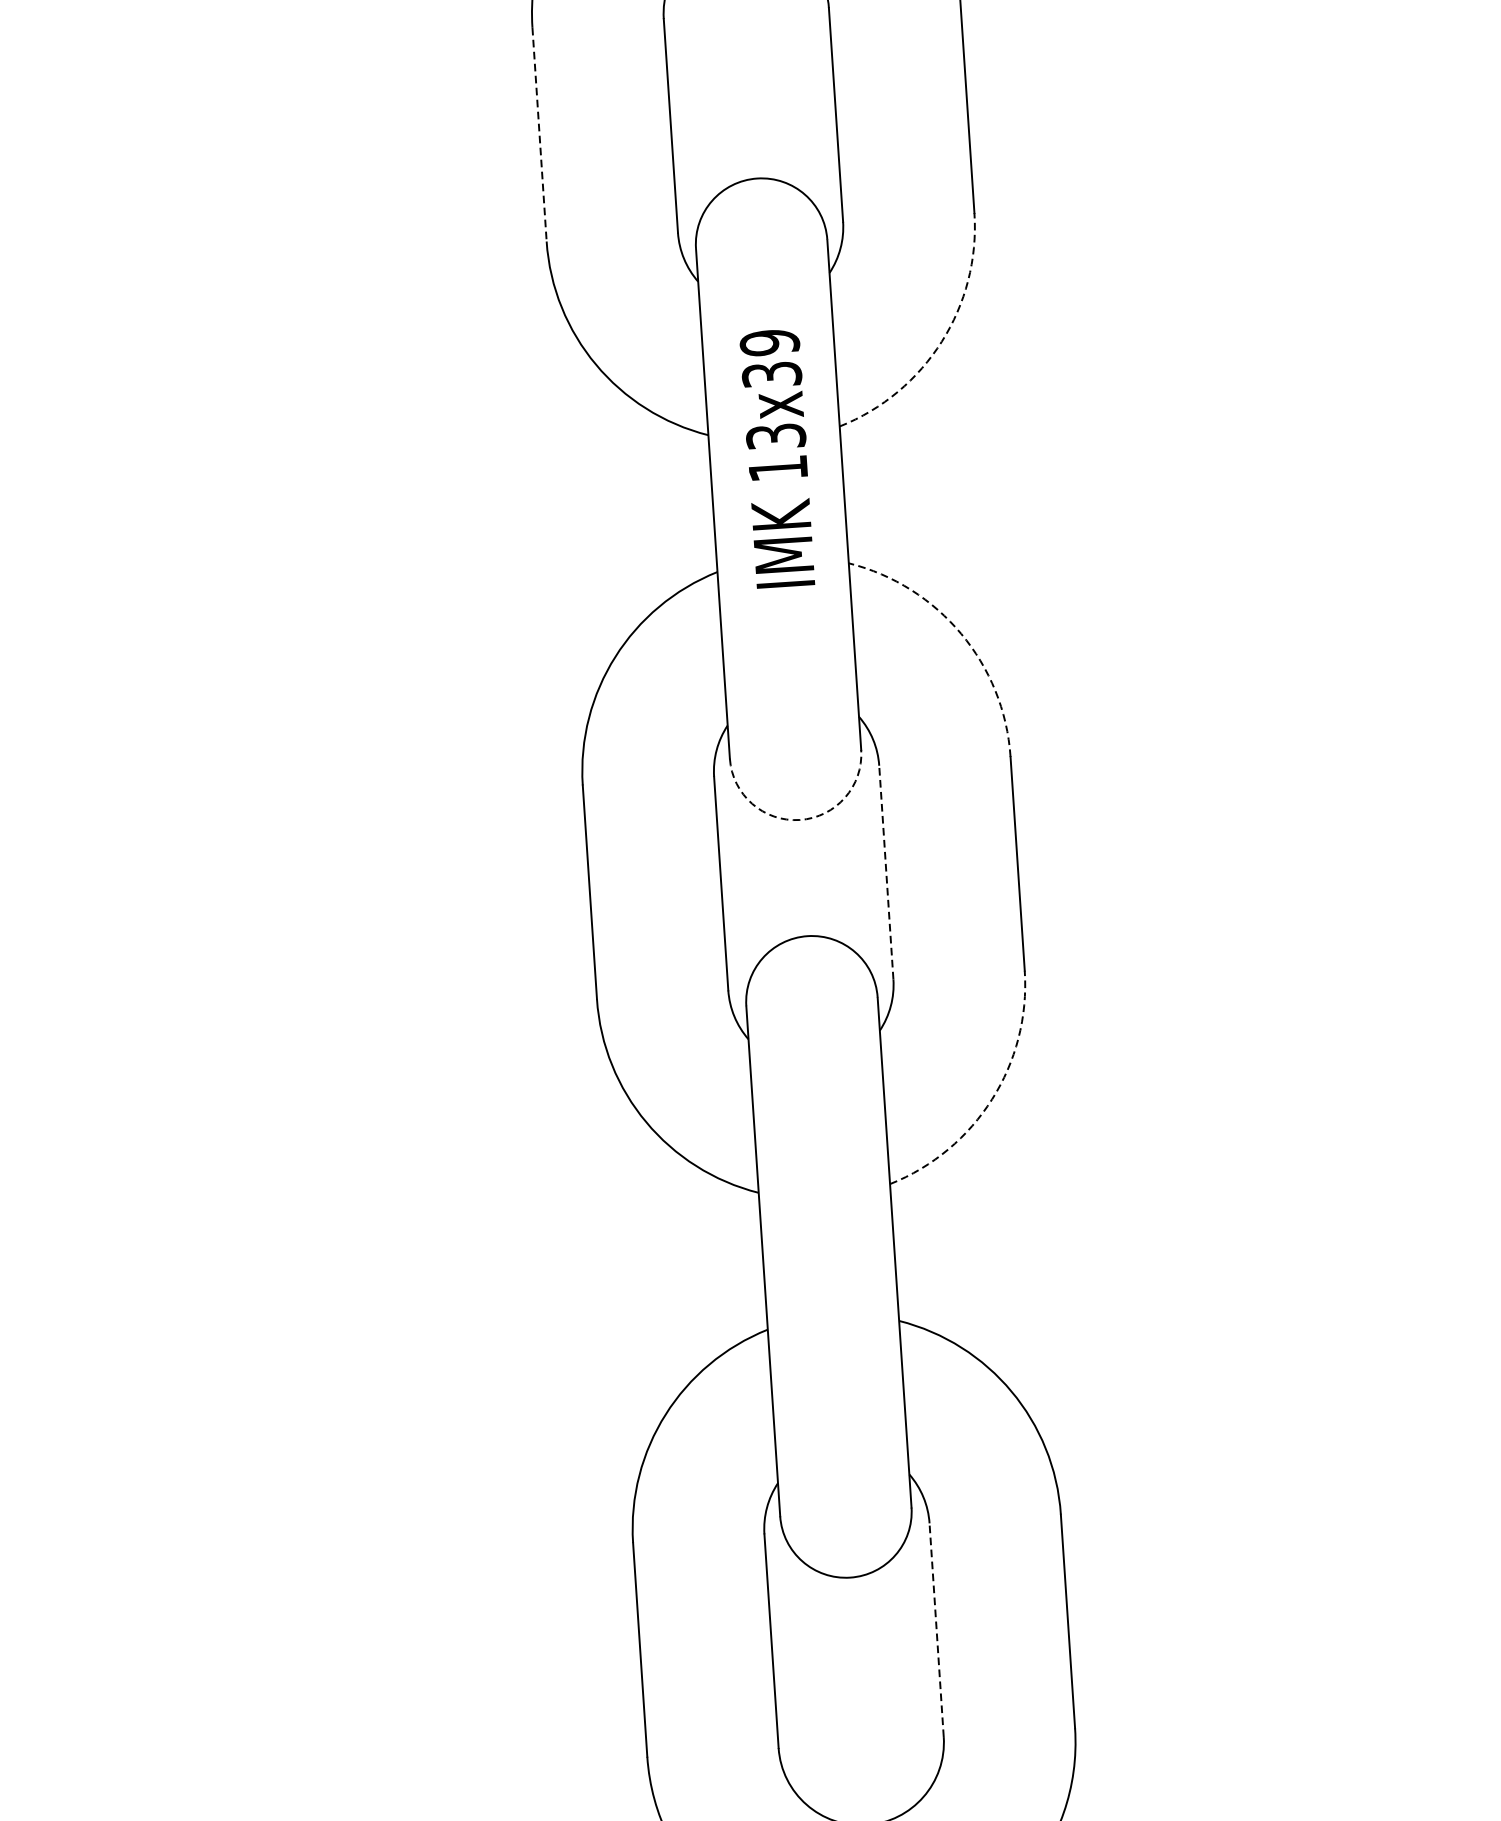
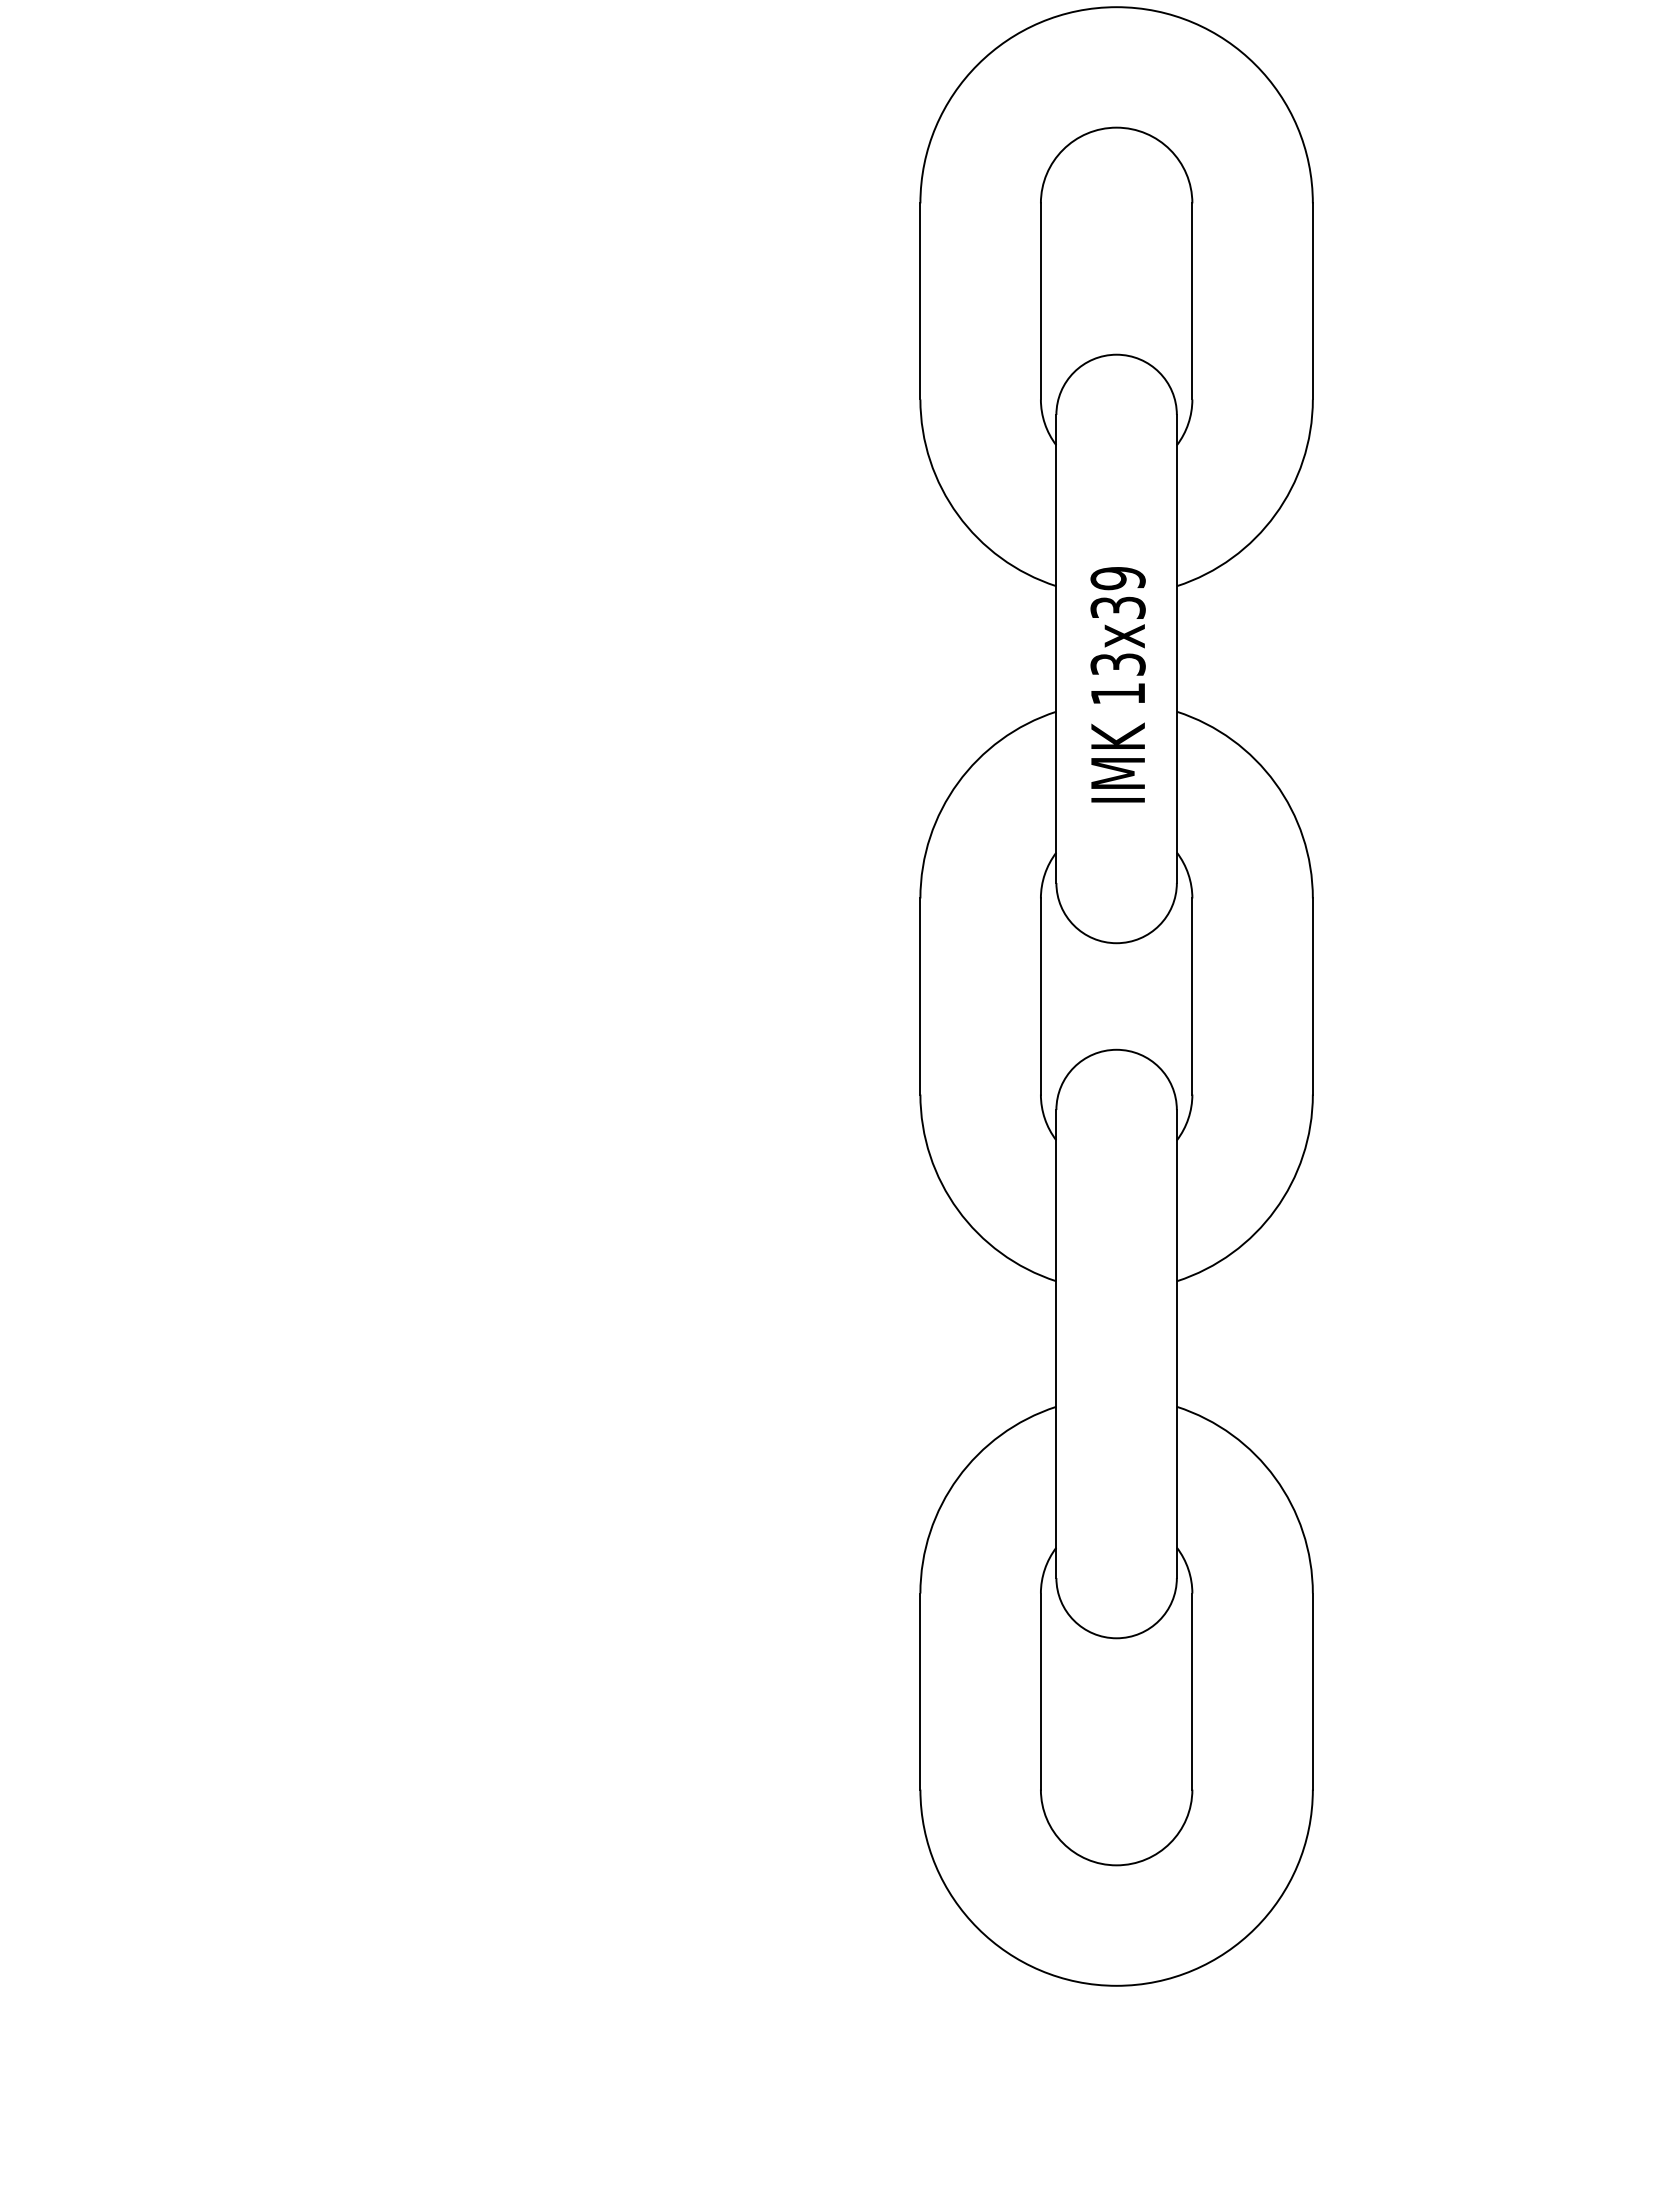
line: (539, 134) -> (920, 301), dashed -> solid
arc: (942, 341) -> (1275, 514), dashed -> solid
text: (776, 458) -> (1117, 684), moved
arc: (961, 634) -> (1275, 783), dashed -> solid
arc: (799, 820) -> (1116, 943), dashed -> solid
line: (886, 872) -> (1192, 996), dashed -> solid
arc: (992, 1099) -> (1275, 1210), dashed -> solid
line: (936, 1630) -> (1192, 1691), dashed -> solid

